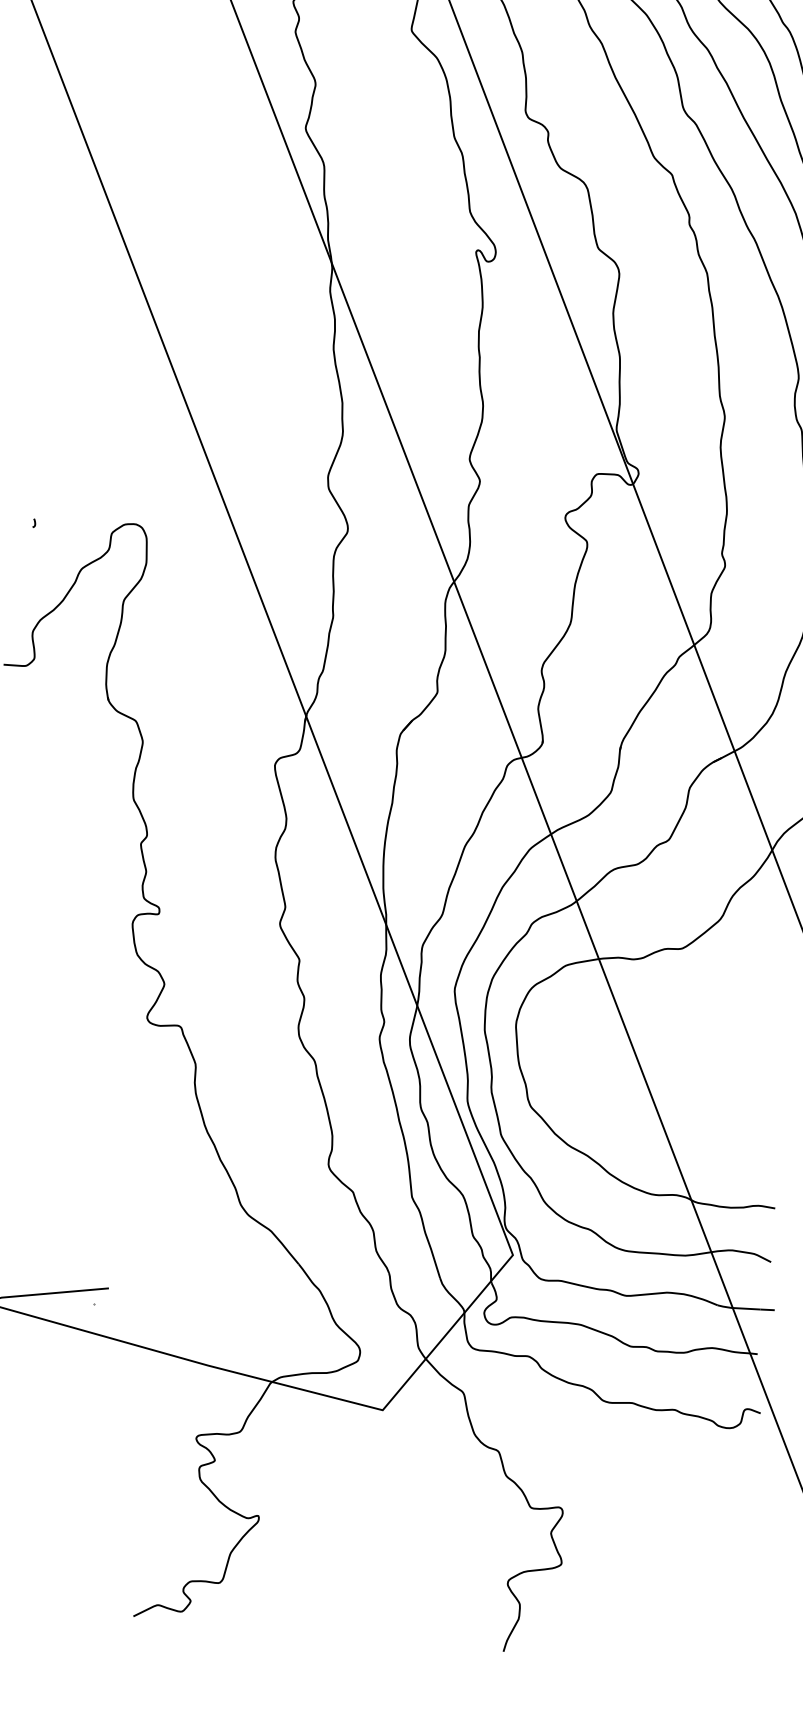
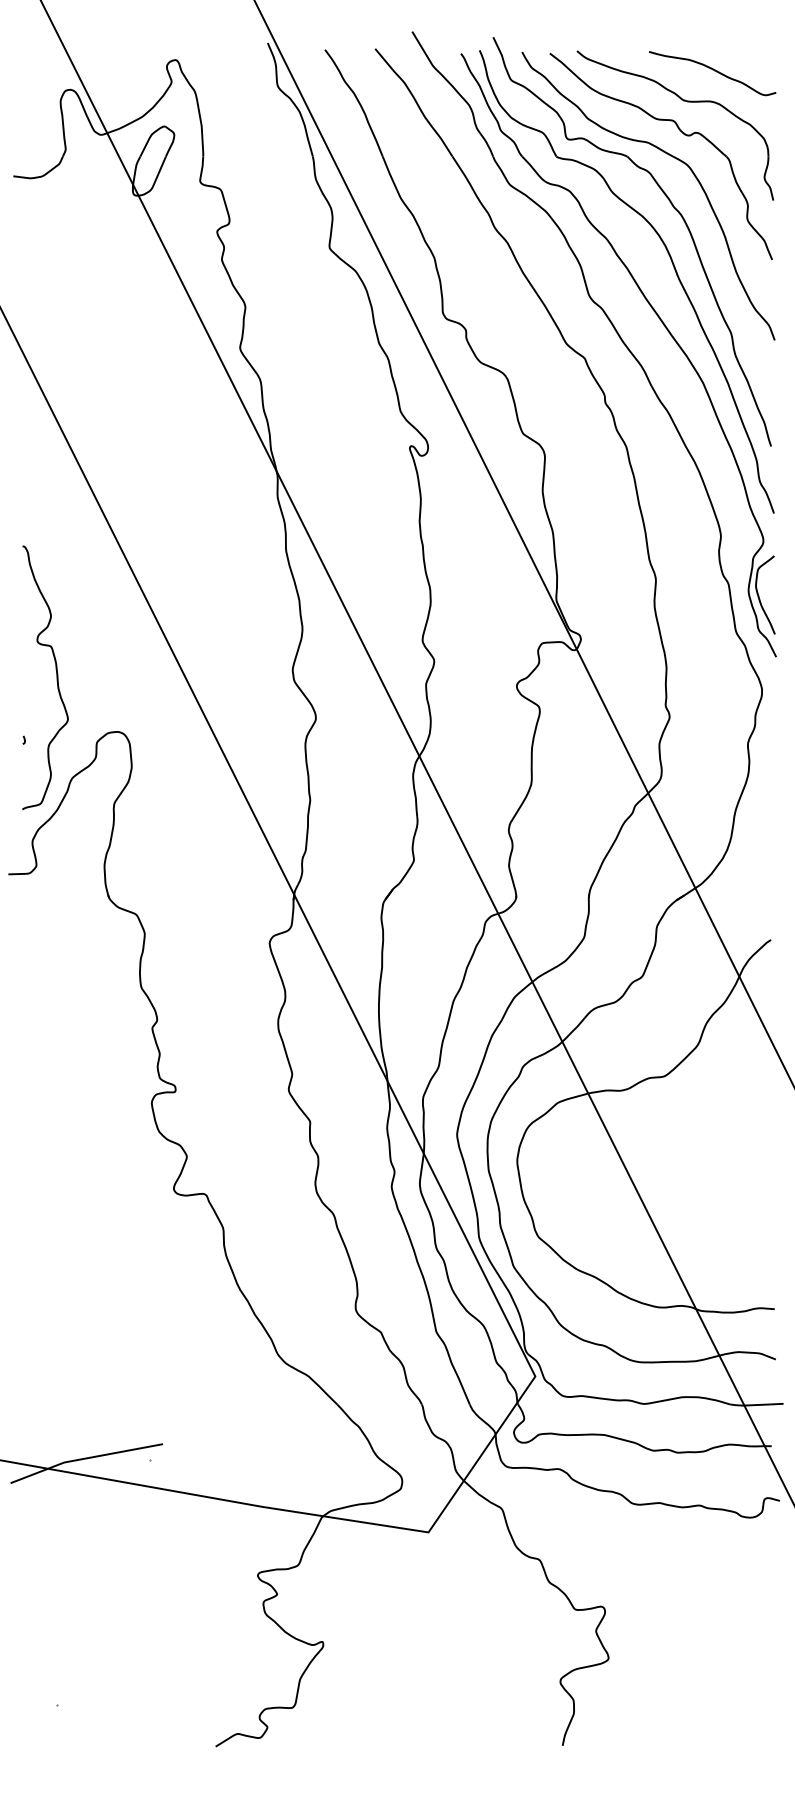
curve: (75, 459) -> (56, 677), added

